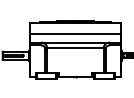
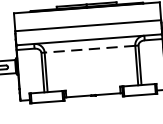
line: (74, 48) -> (88, 49), solid -> dashed

